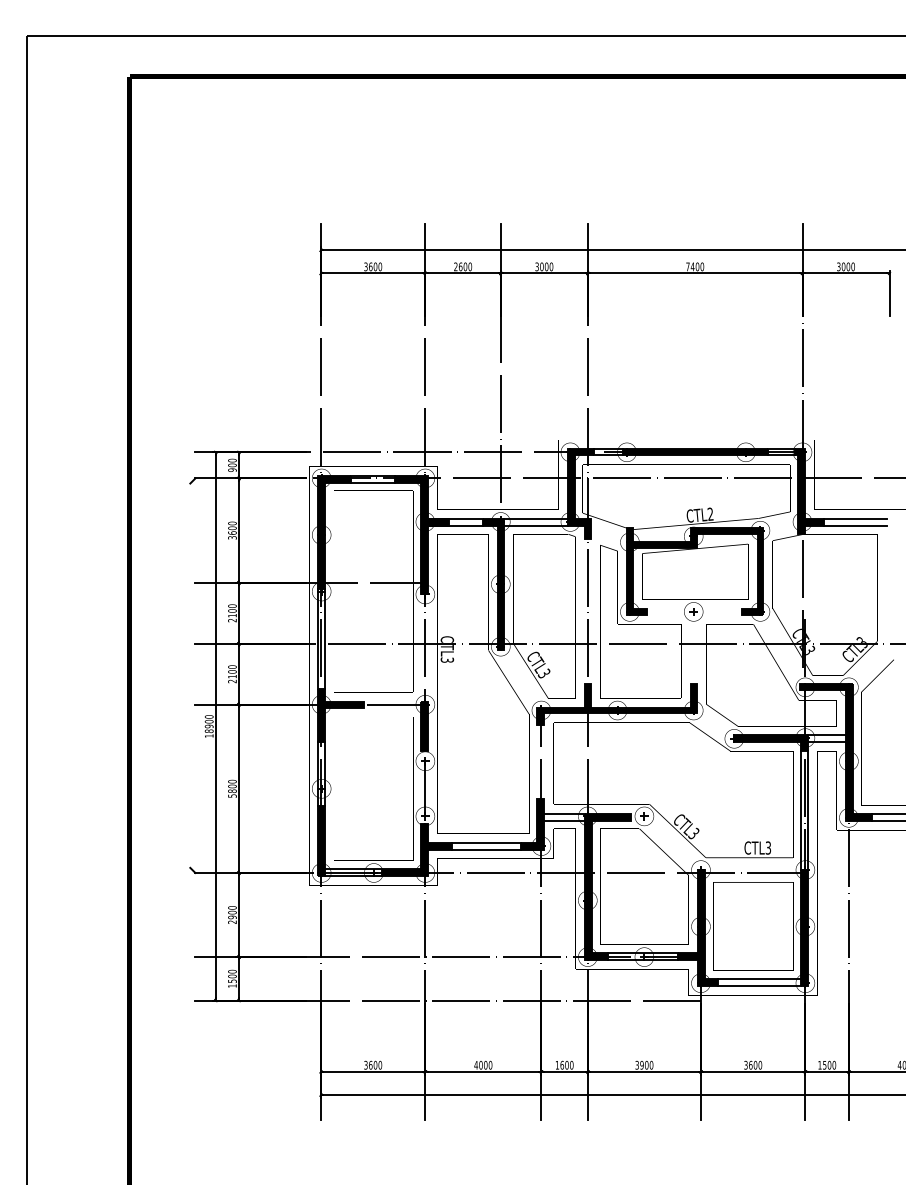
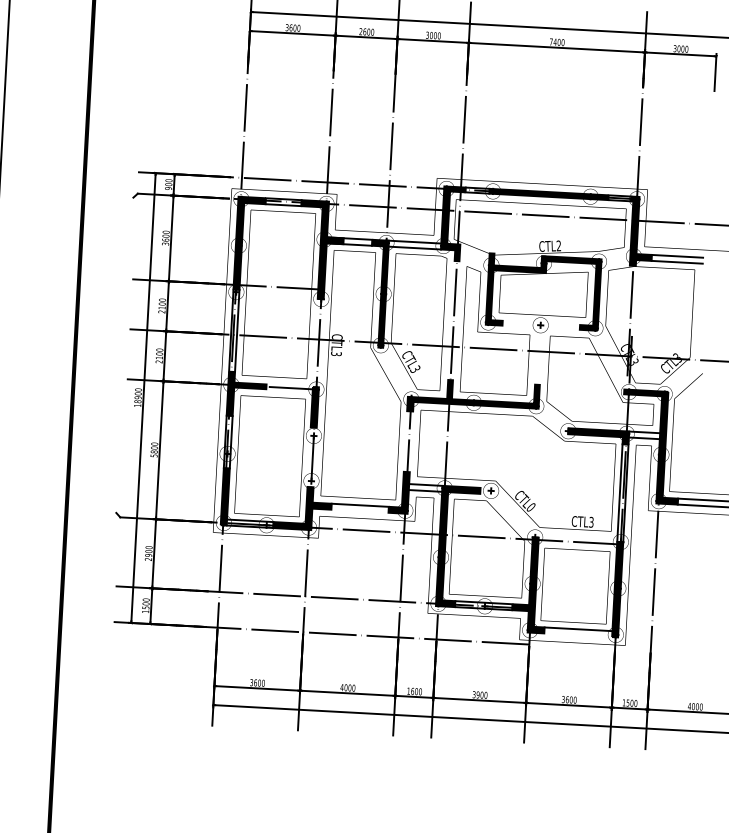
text: (693, 832) -> (530, 506), CTL3 -> CTL0
line: (486, 849) -> (360, 511), removed
line: (759, 986) -> (578, 635), removed

